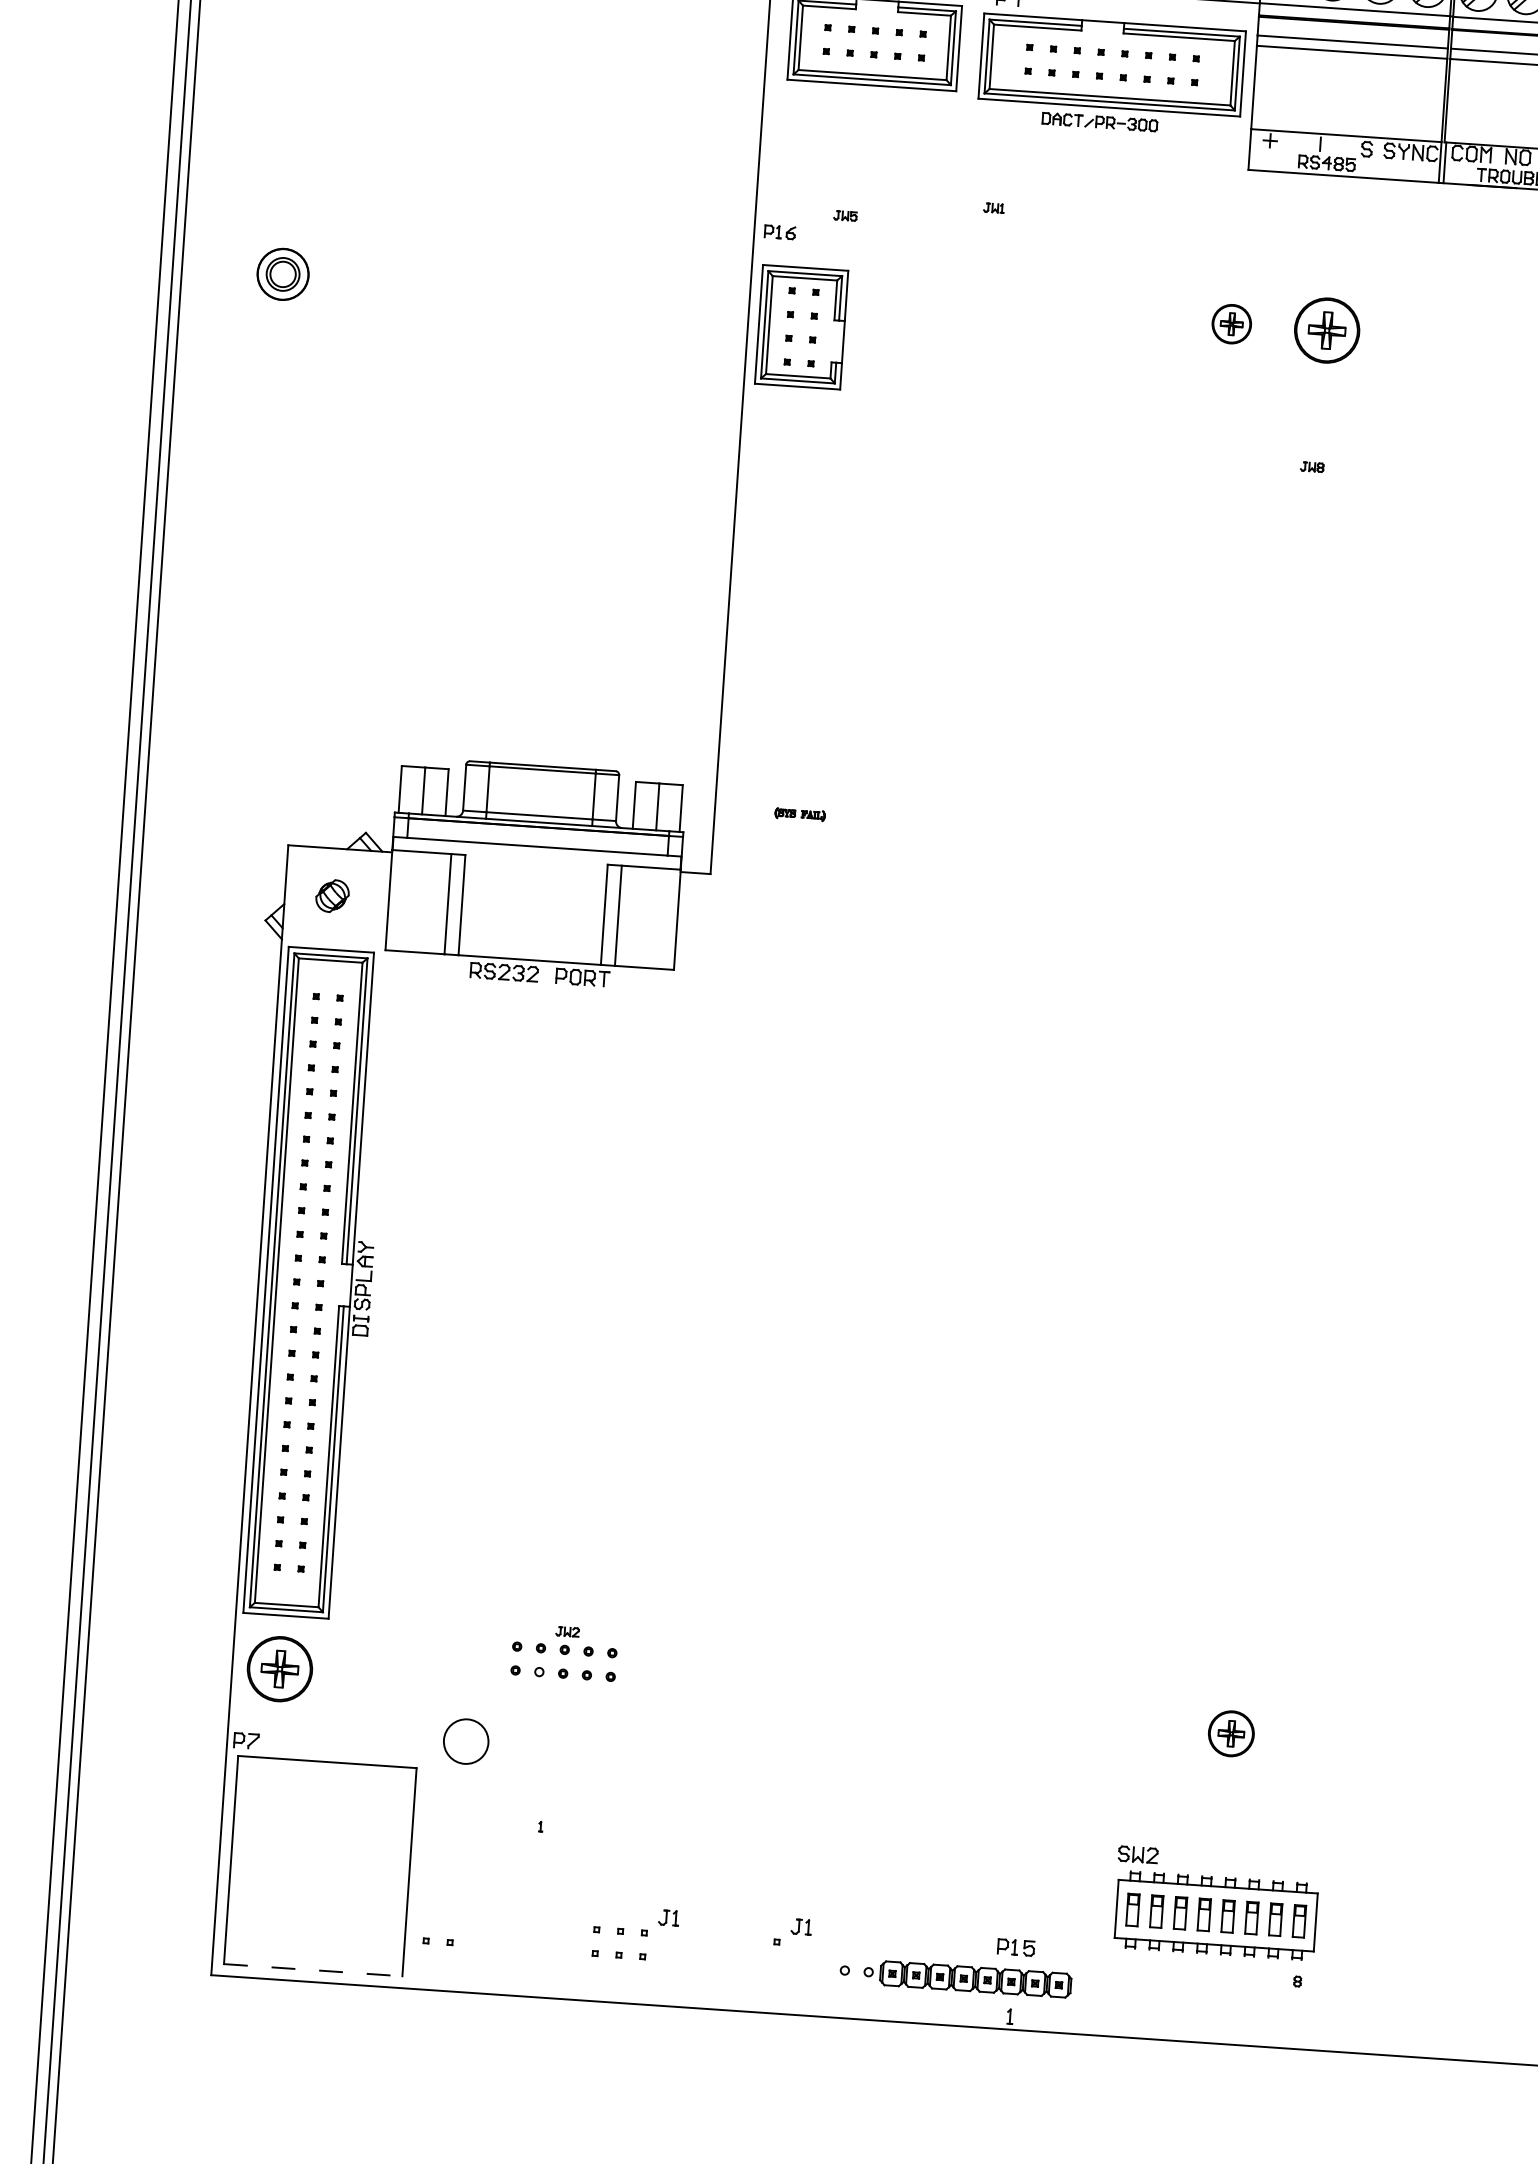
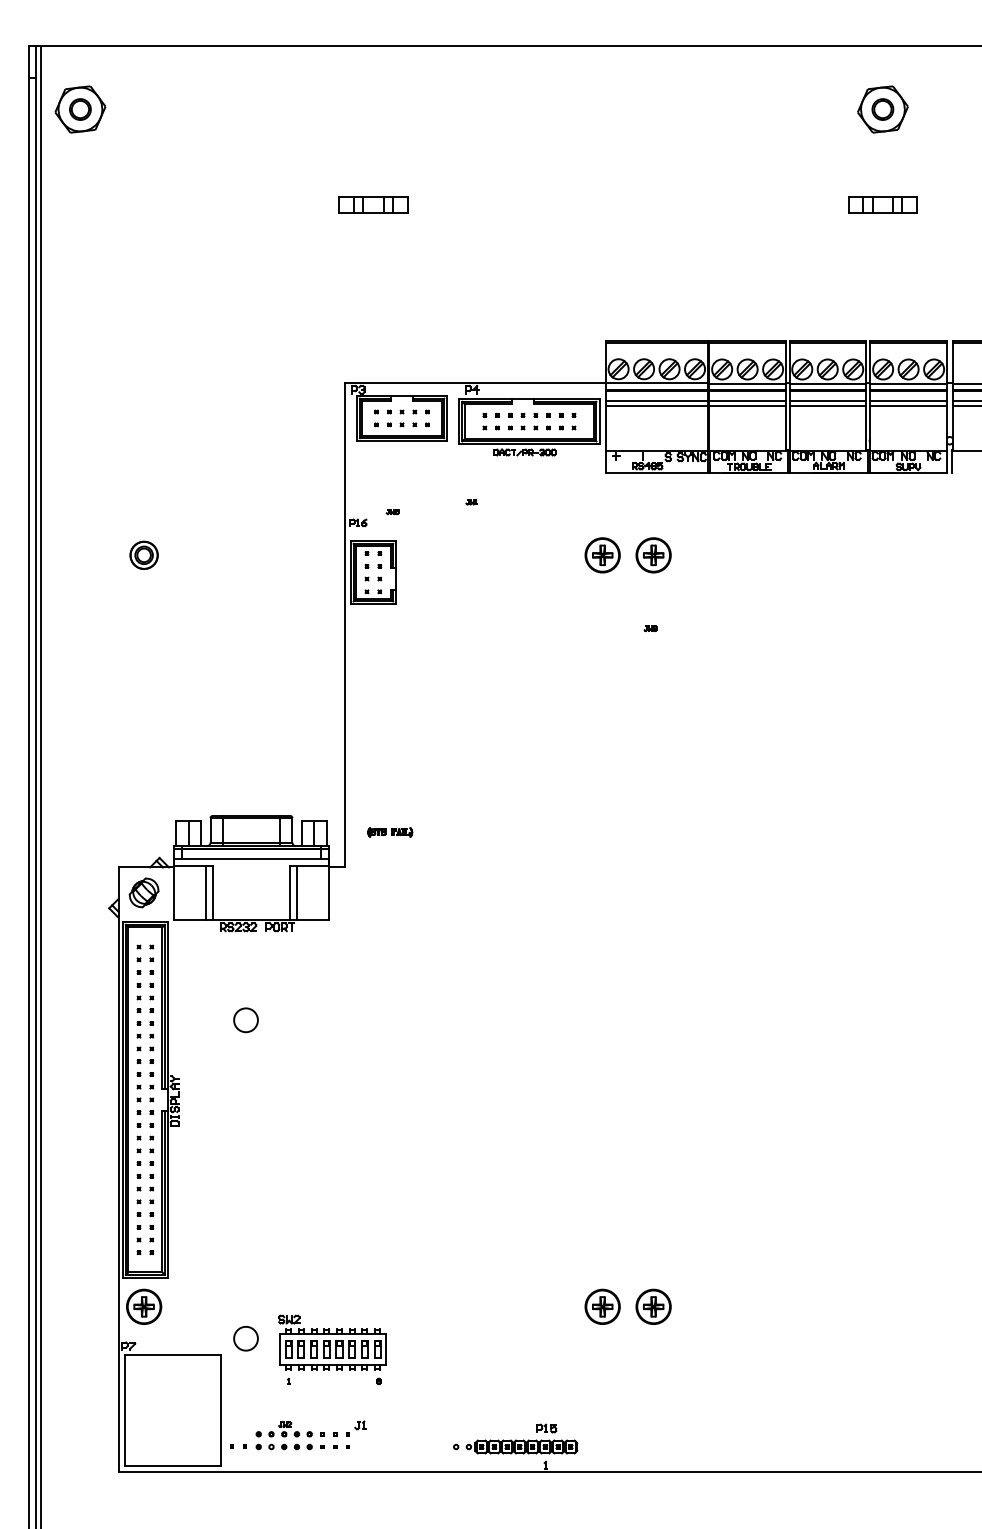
part: (282, 272) -> (143, 554), moved
part: (1231, 324) -> (602, 555), size x1.67
part: (800, 814) -> (390, 832), size x1.67
part: (331, 895) -> (143, 892), size x1.67
circle: (505, 1147) -> (245, 1020), added
part: (563, 1652) -> (283, 1435), moved
part: (1135, 1726) -> (602, 1306), added
part: (1231, 1733) -> (653, 1306), size x1.43
part: (1215, 1916) -> (332, 1349), moved
part: (793, 1932) -> (427, 1428), removed
line: (312, 1970) -> (172, 1466), dashed -> solid

